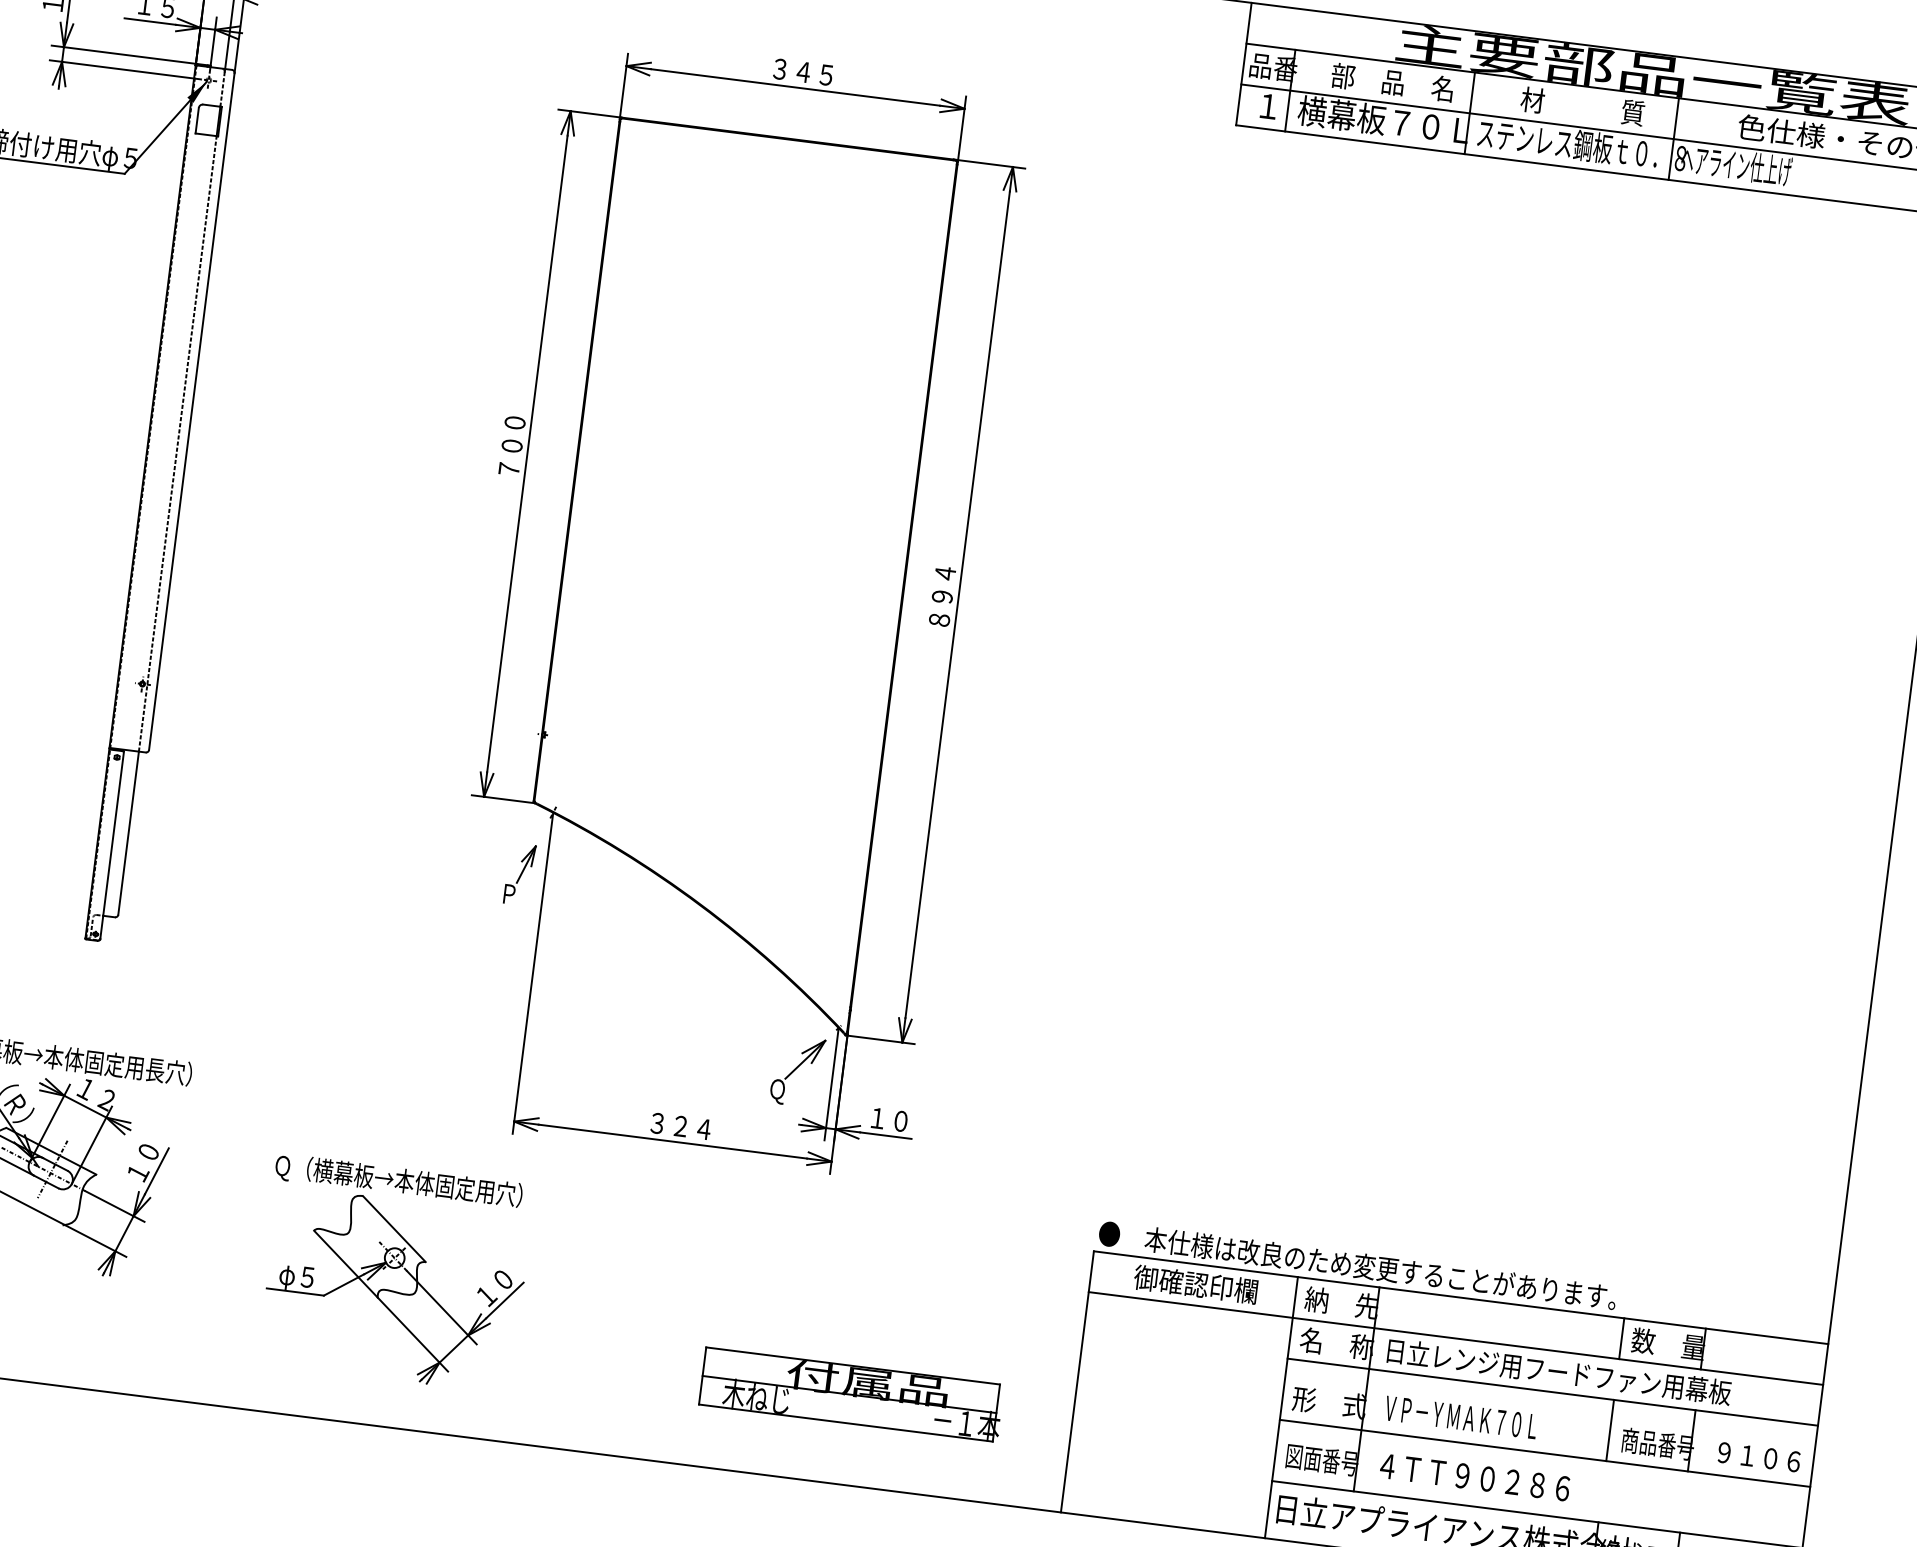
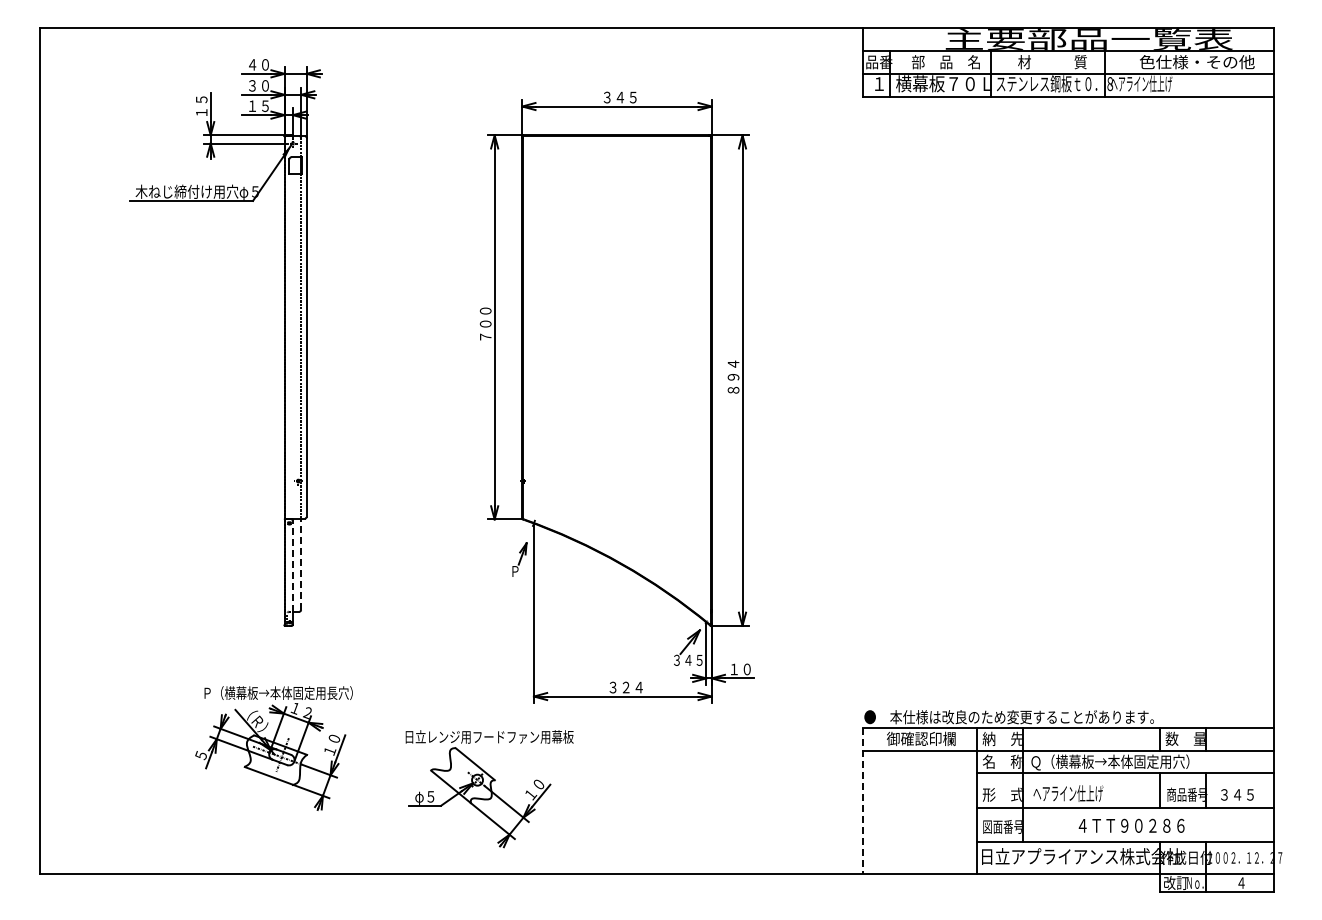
line: (112, 833) -> (292, 565), solid -> dashed
line: (129, 833) -> (301, 564), solid -> dashed
text: (796, 1093) -> (687, 661), Ｑ -> ３４５
text: (425, 1184) -> (489, 737), Ｑ（横幕板→本体固定用穴） -> 日立レンジ用フードファン用幕板
text: (1558, 1373) -> (1127, 762), 日立レンジ用フードファン用幕板 -> Ｑ（横幕板→本体固定用穴）
line: (1076, 1382) -> (862, 801), solid -> dashed
part: (850, 1394) -> (738, 823), removed
text: (1460, 1416) -> (1076, 793), ＶＰ－ＹＭＡＫ７０Ｌ -> ヘアライン仕上げ
text: (1758, 1456) -> (1243, 794), ９１０６ -> ３４５
text: (1474, 1476) -> (1131, 825), moved

